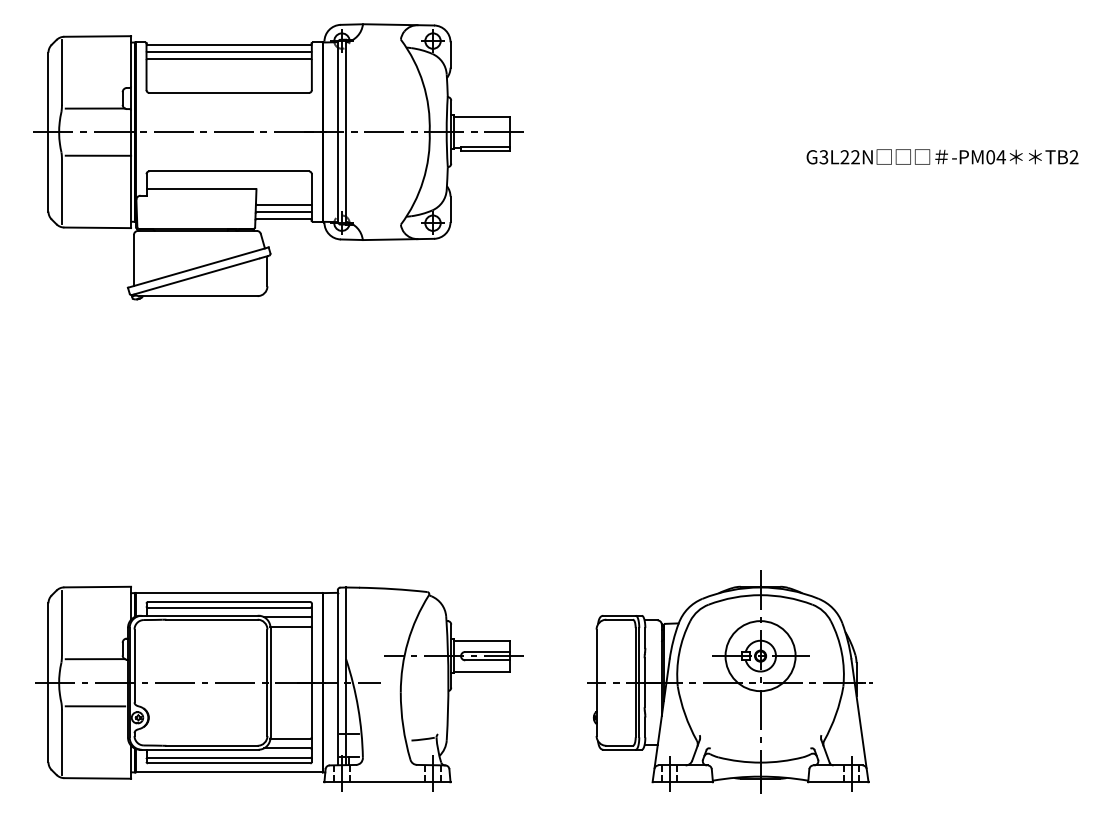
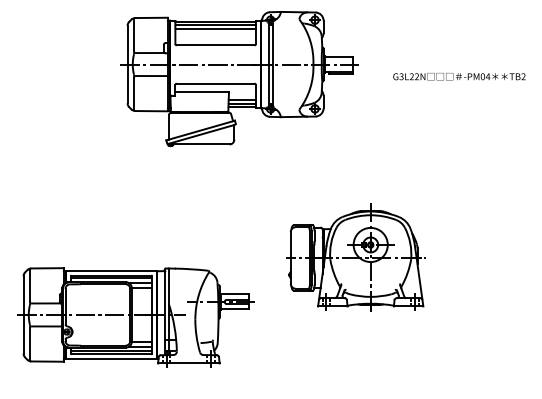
part: (278, 162) -> (239, 79), moved
part: (729, 681) -> (355, 257), moved
part: (278, 687) -> (135, 317), moved

